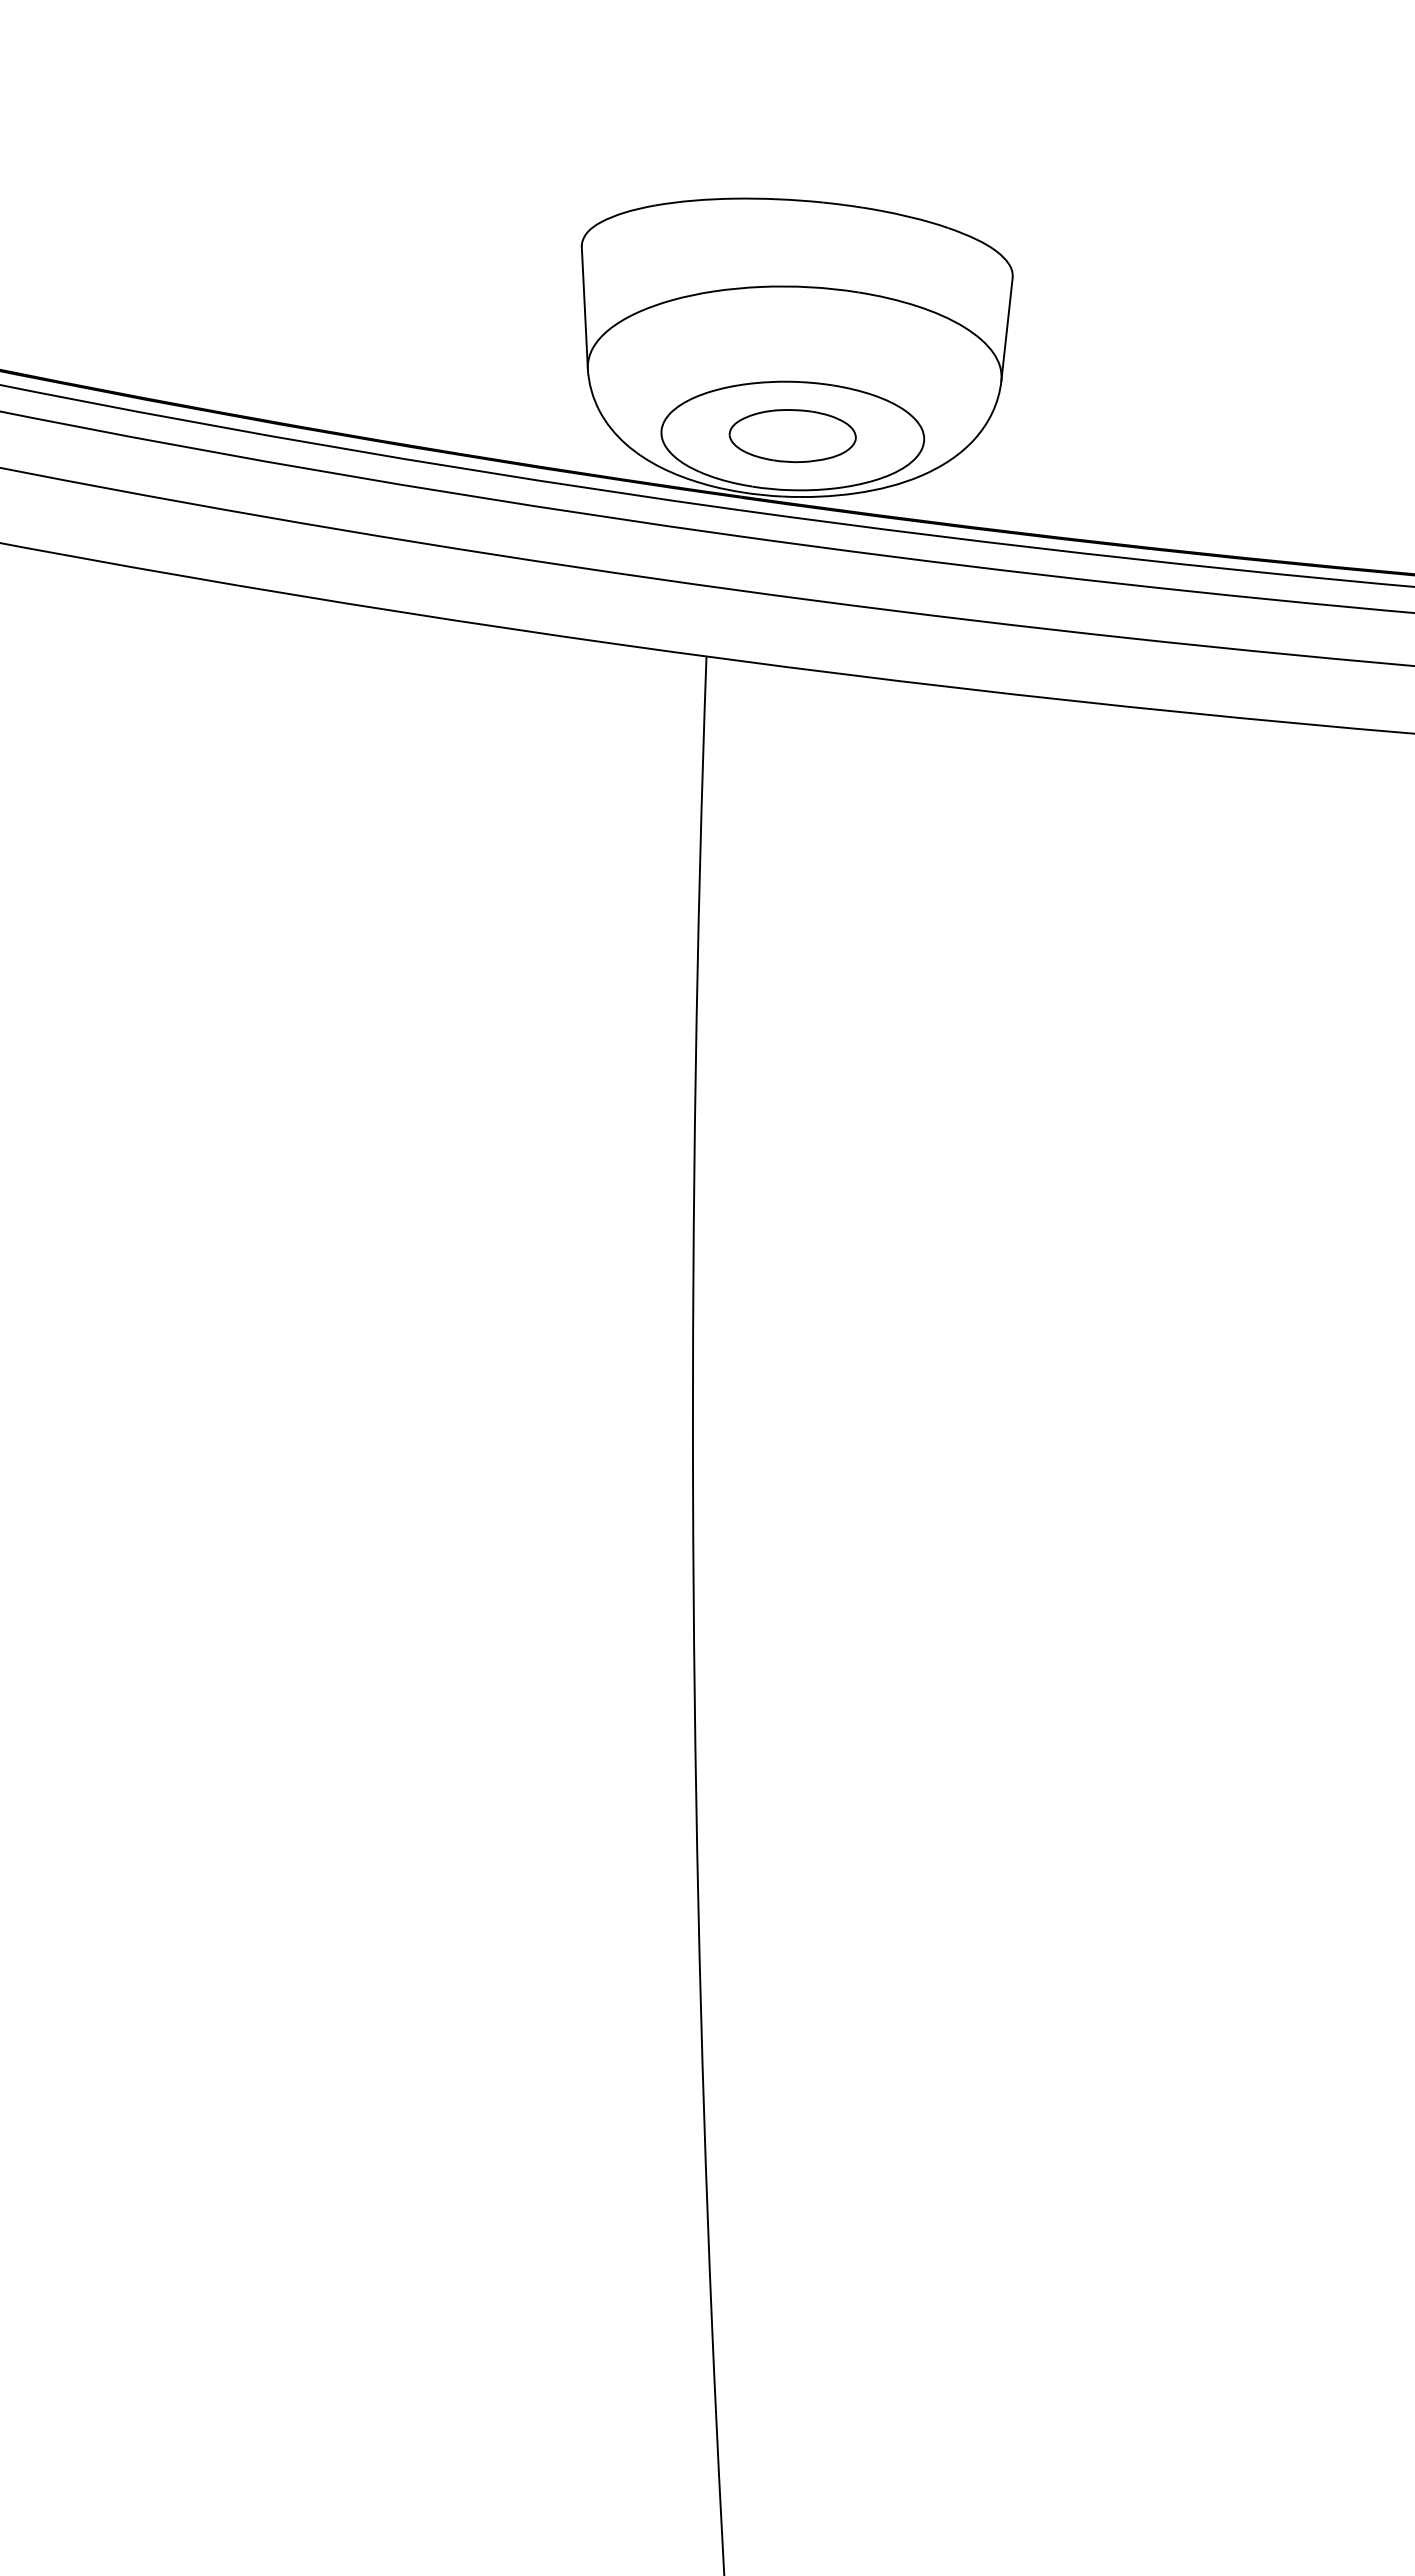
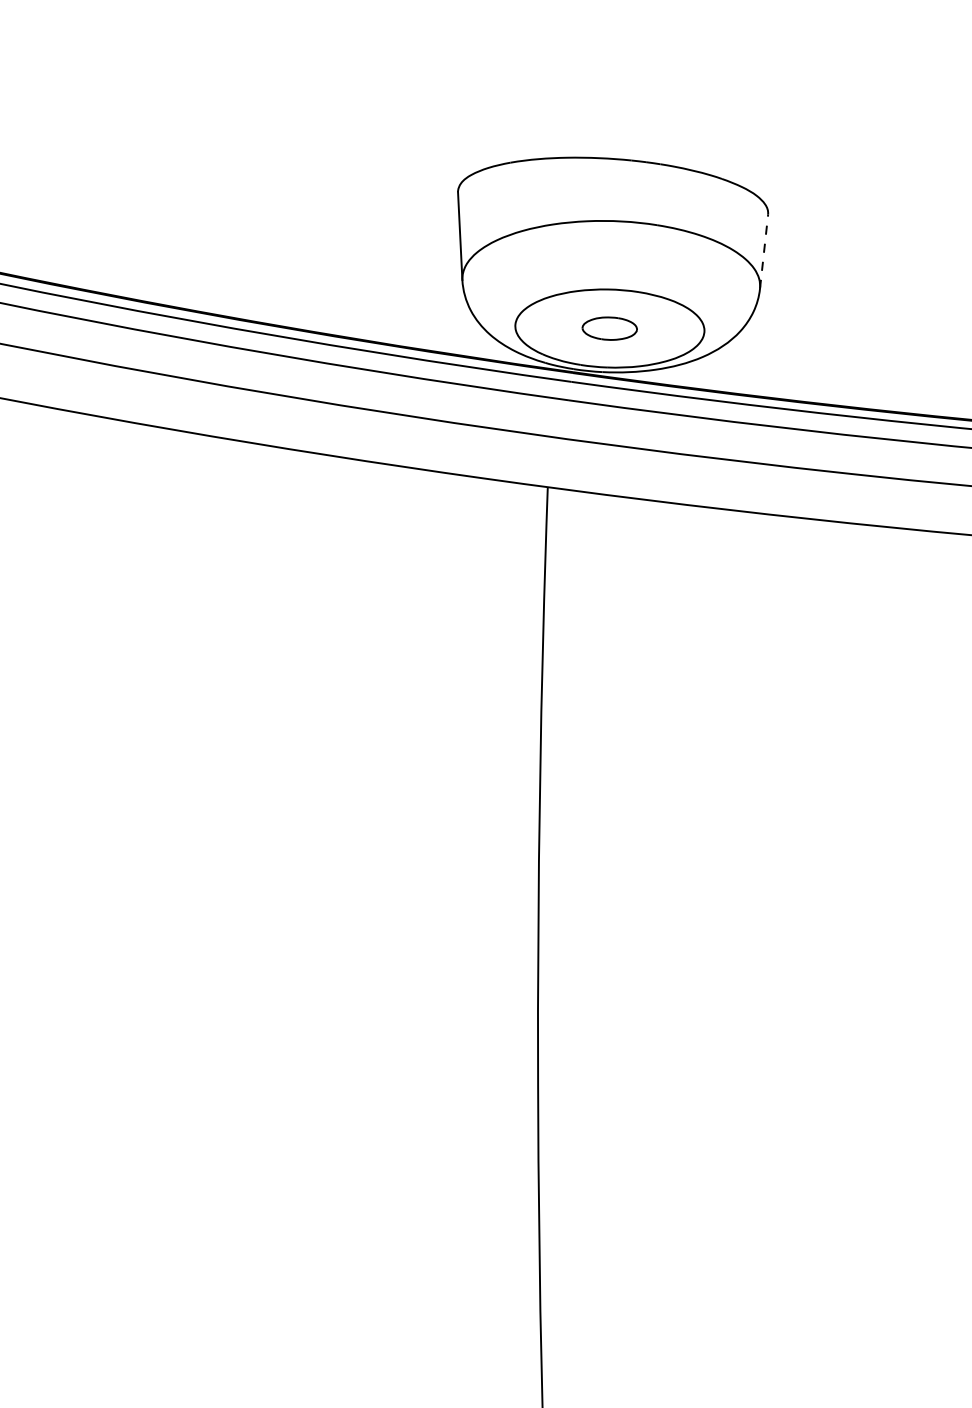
line: (1007, 328) -> (764, 251), solid -> dashed
part: (792, 436) -> (609, 328), size x0.6

